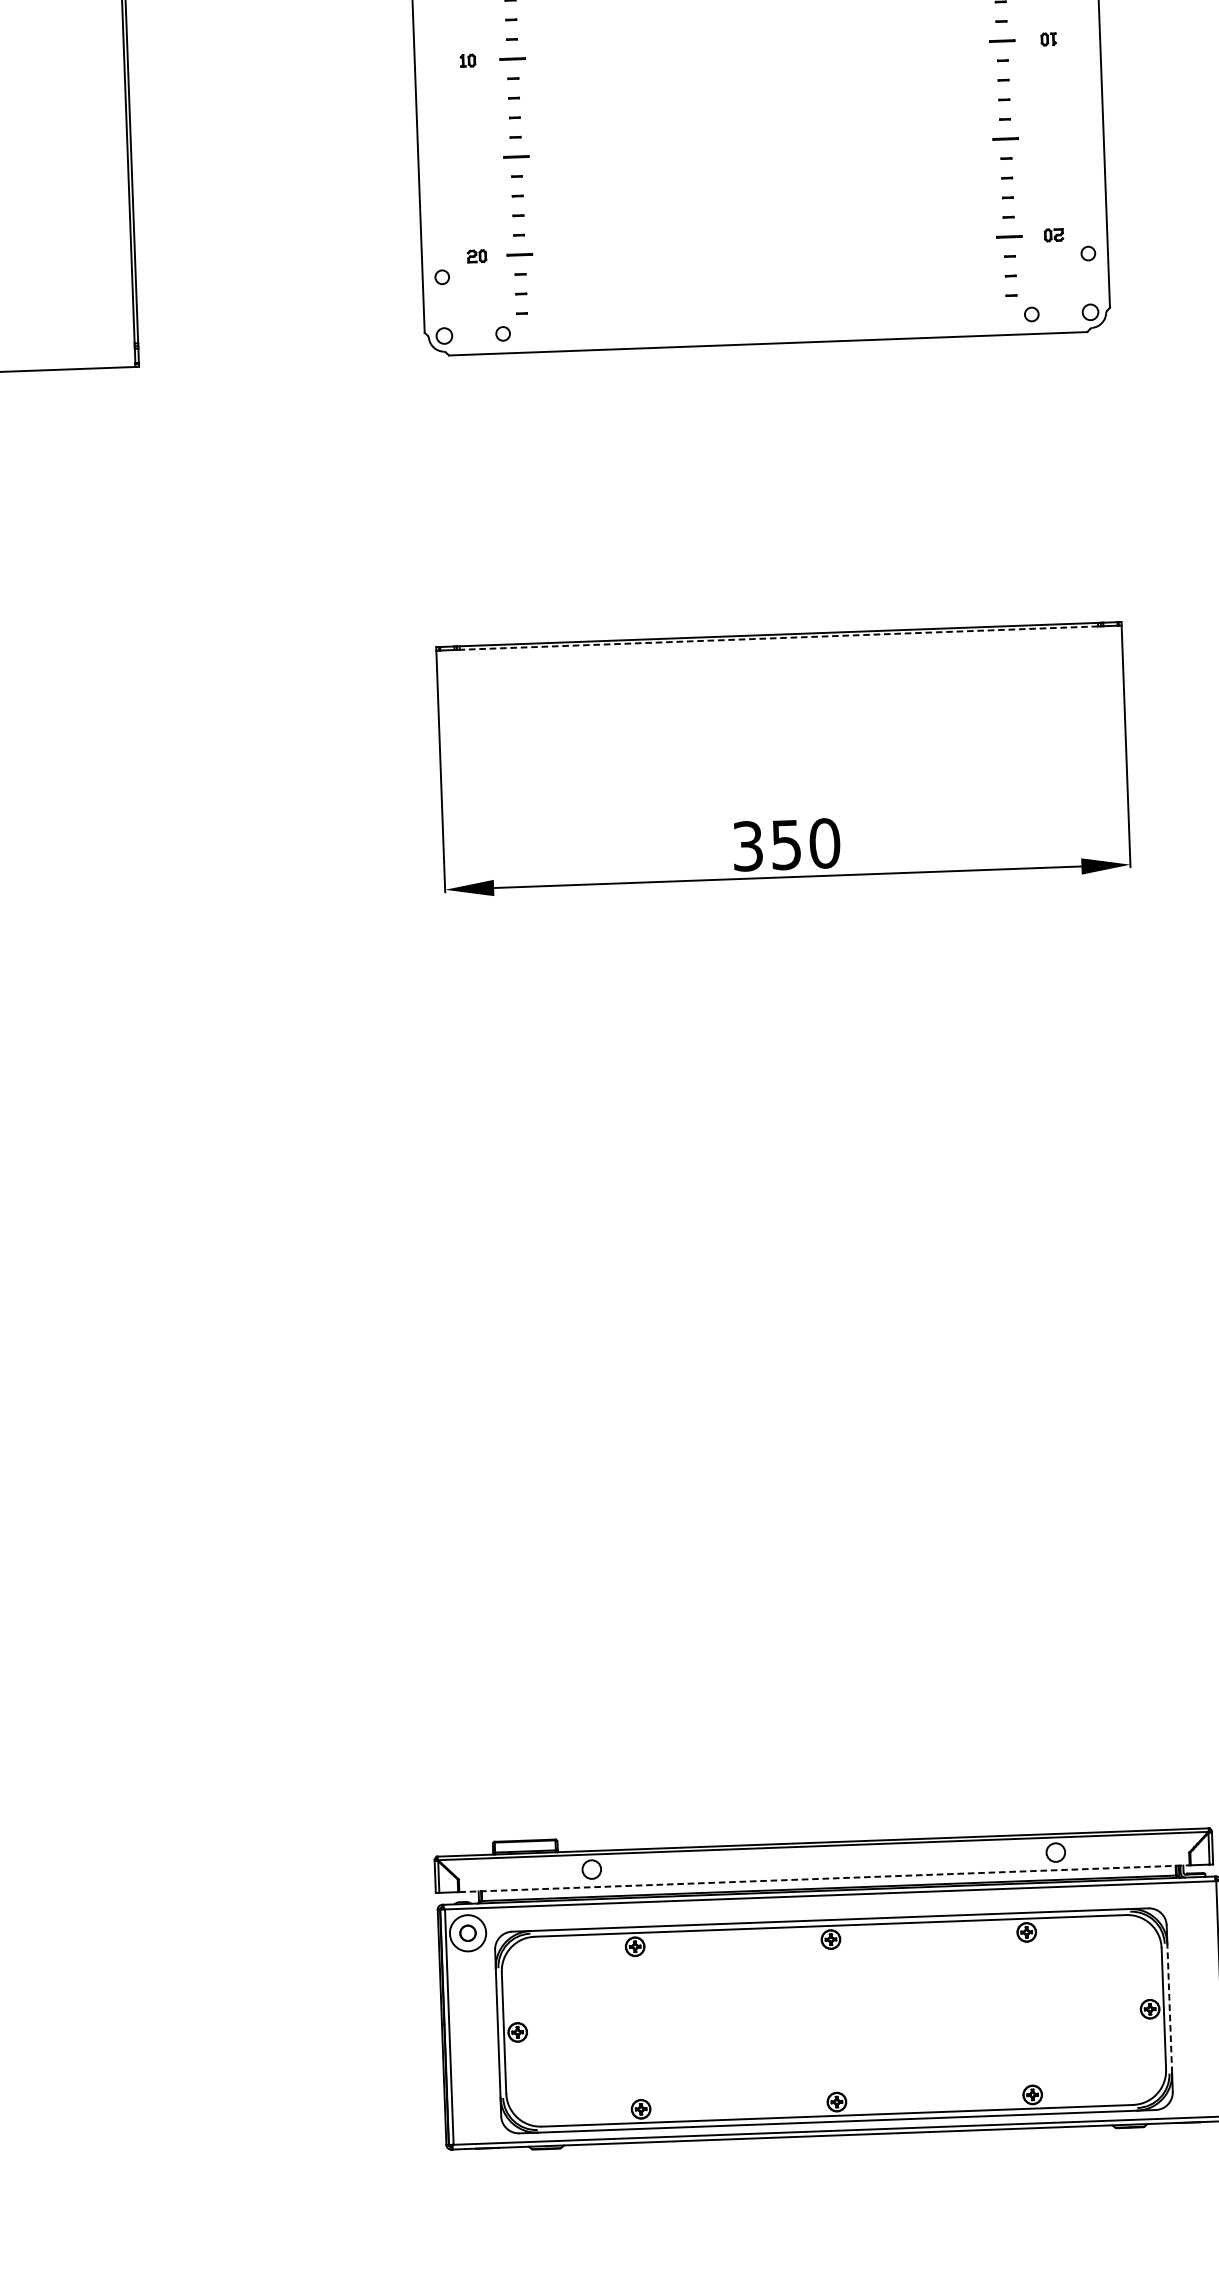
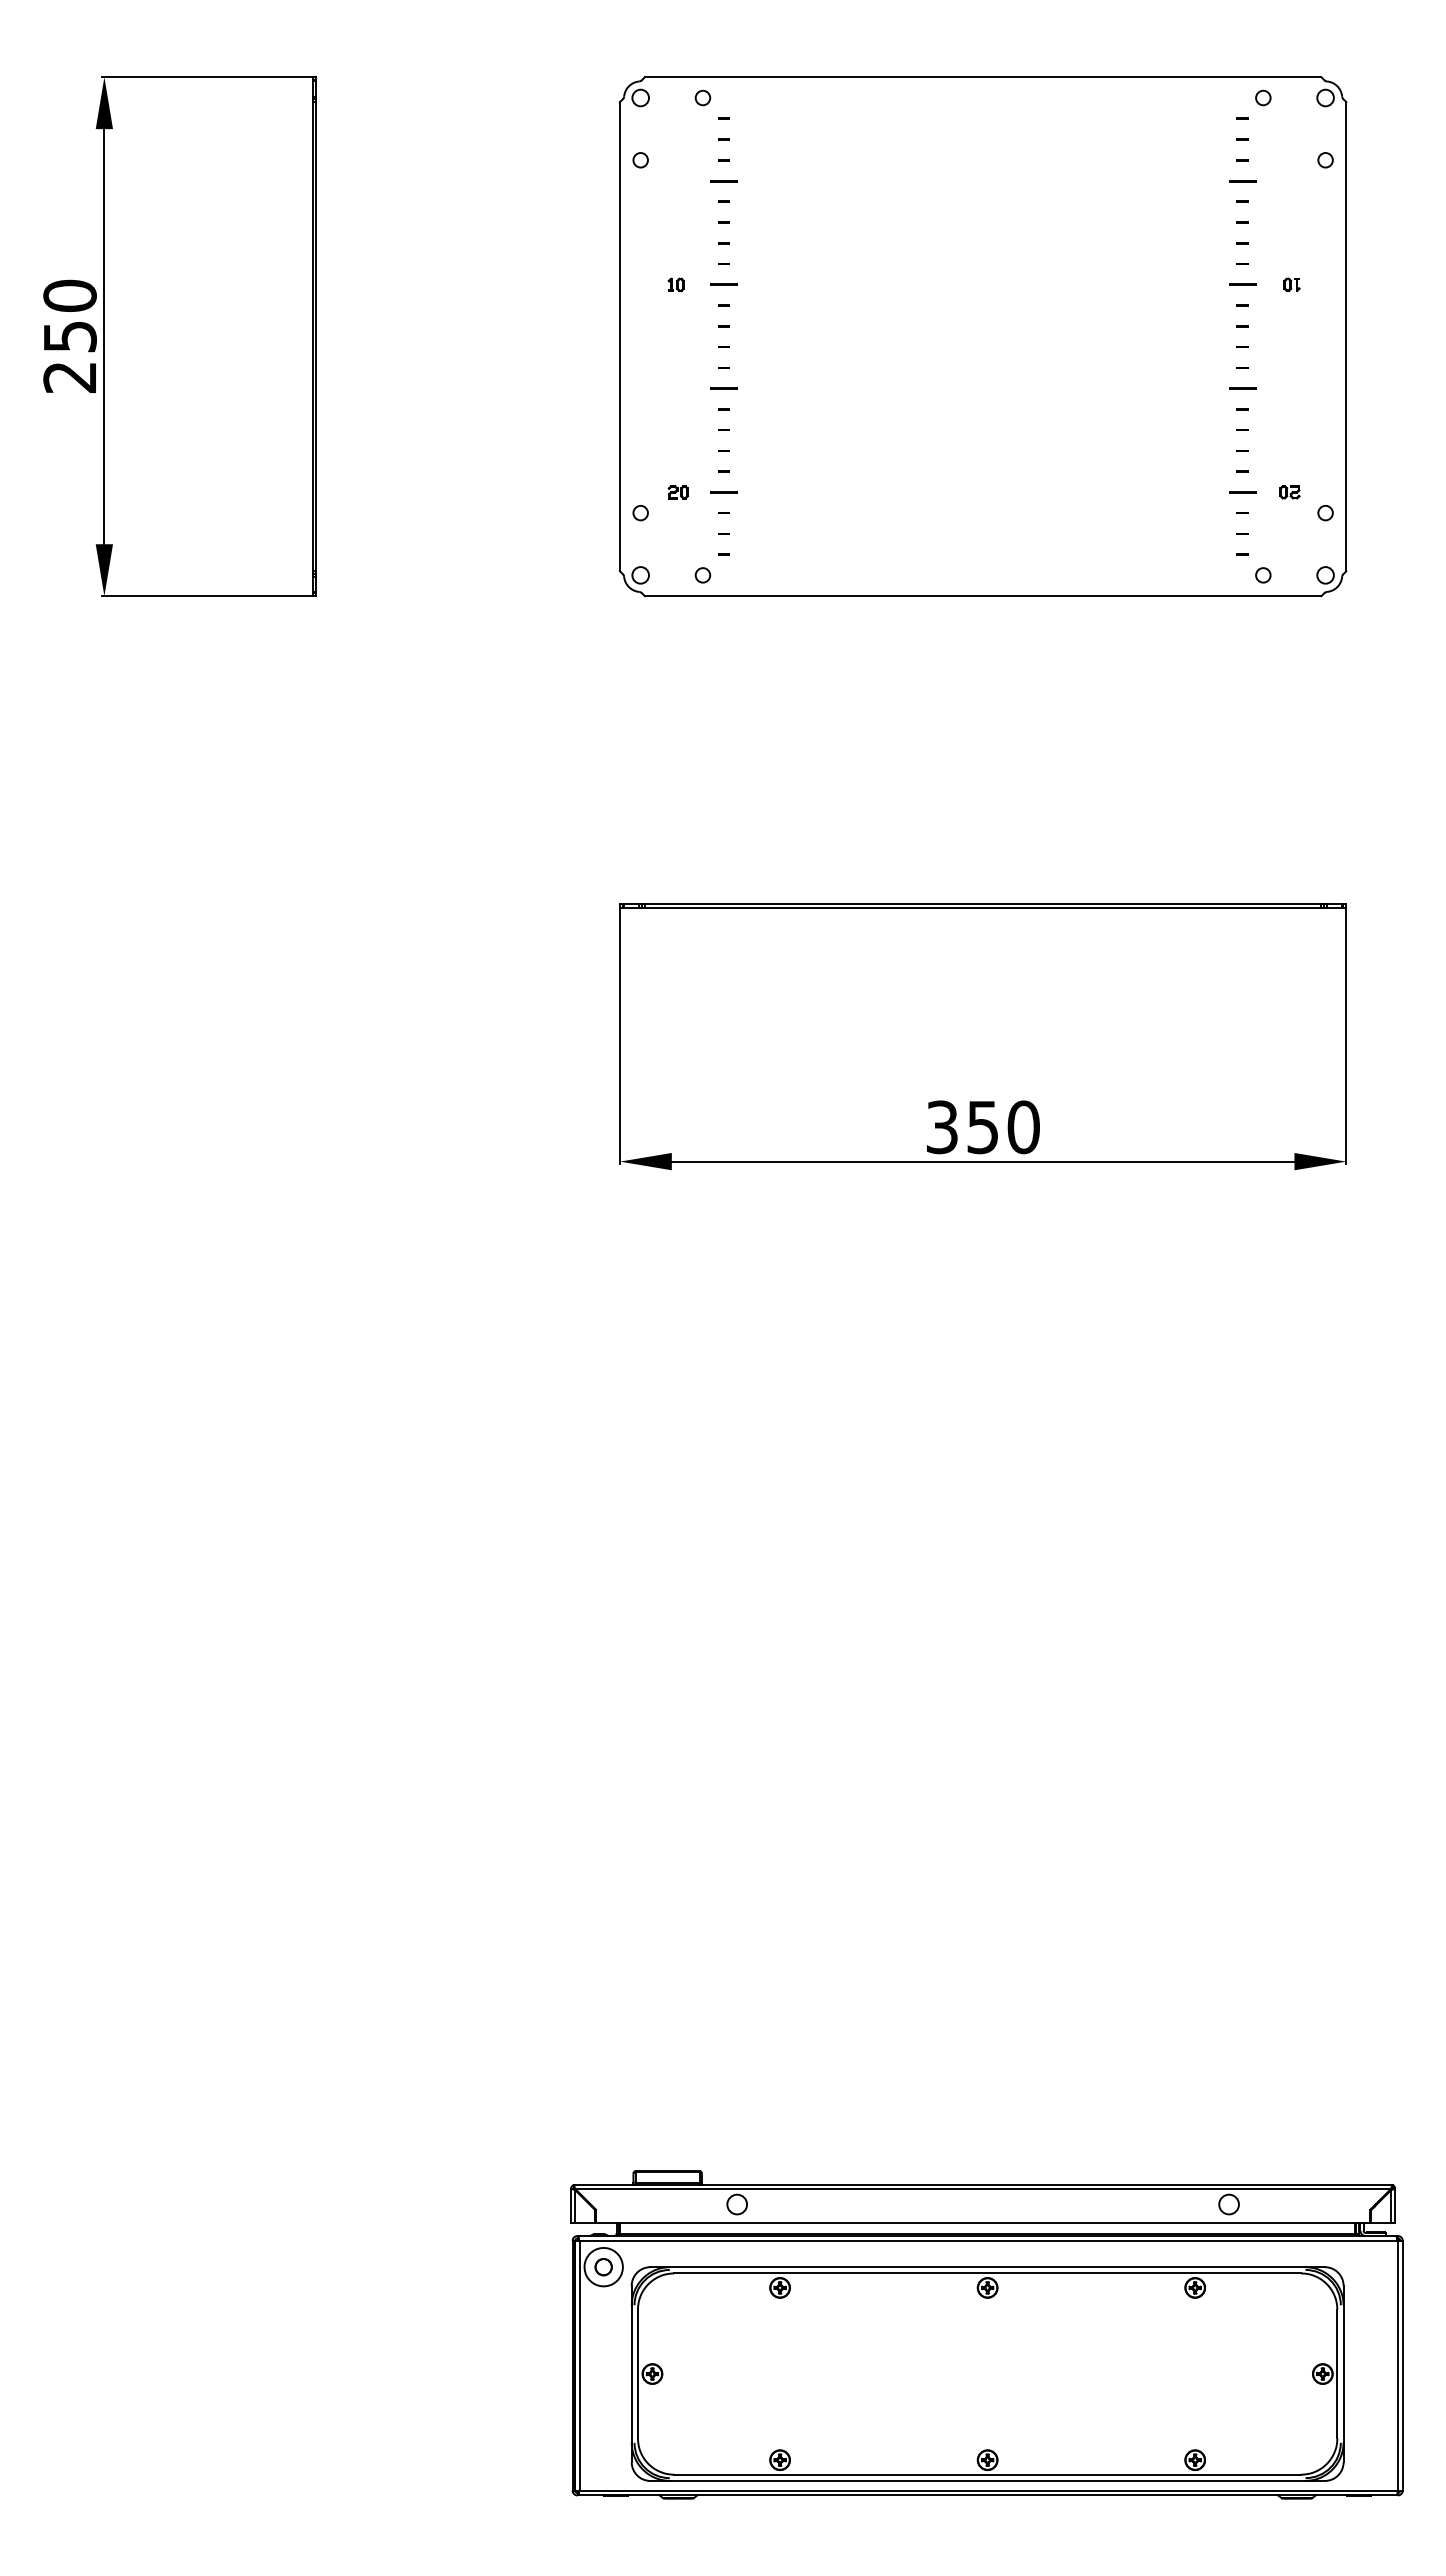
line: (778, 638) -> (982, 908), dashed -> solid
line: (824, 1878) -> (983, 2223), dashed -> solid
line: (1169, 2008) -> (1343, 2373), dashed -> solid

